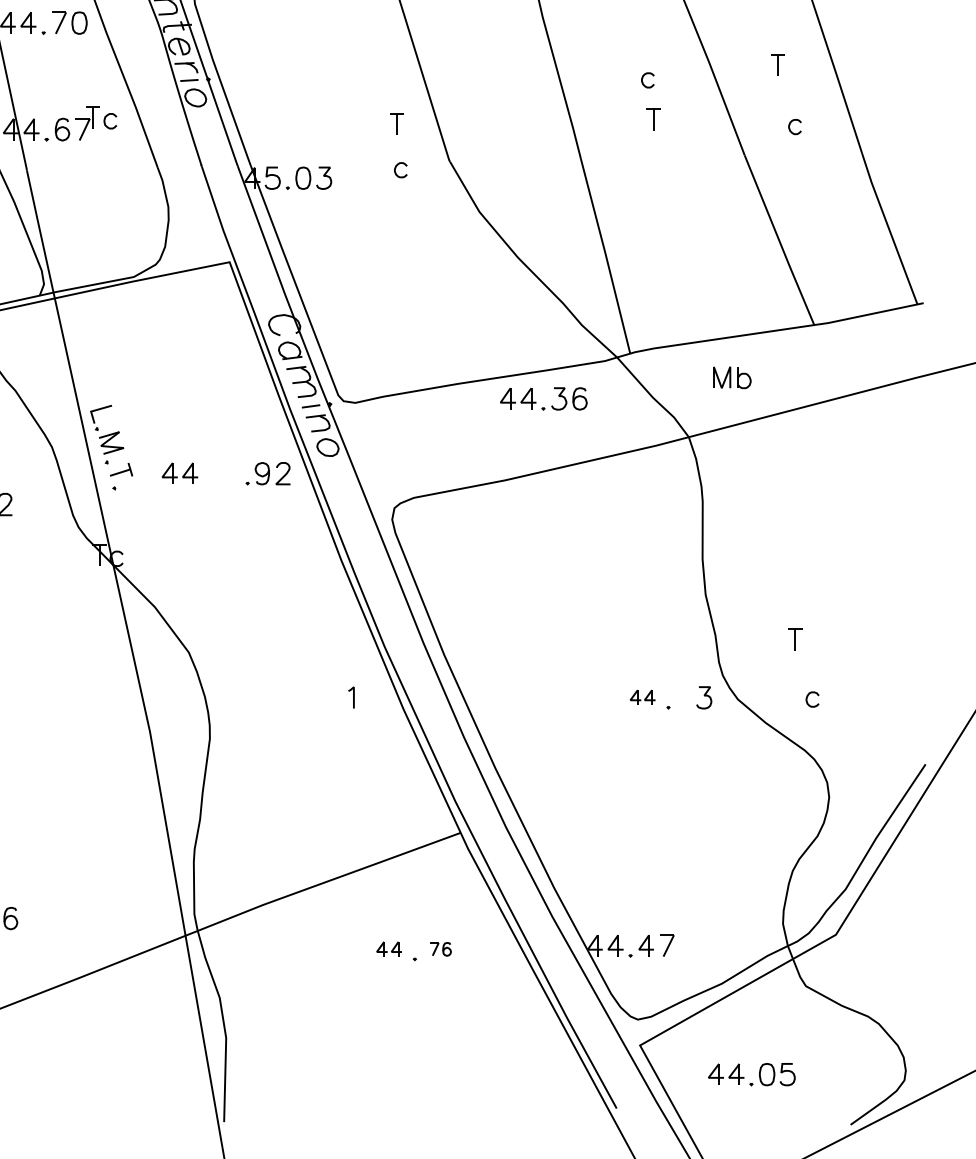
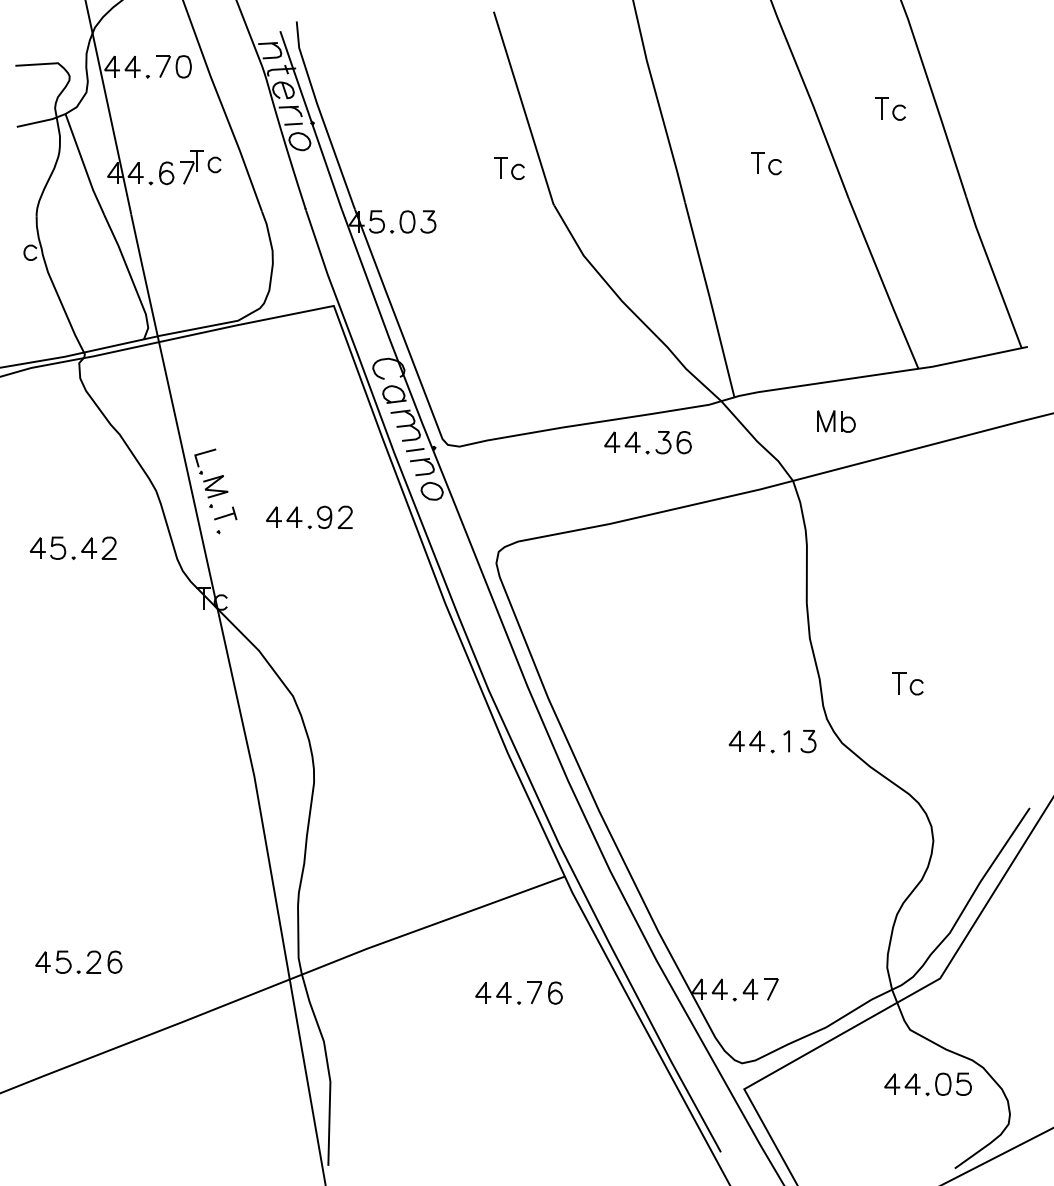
curve: (643, 80) -> (770, 167), moved
curve: (790, 126) -> (894, 112), moved
curve: (396, 168) -> (513, 170), moved
part: (267, 473) -> (329, 517), moved
part: (642, 696) -> (746, 740), size x1.43
curve: (808, 696) -> (912, 684), moved
line: (353, 697) -> (788, 741), moved
part: (389, 948) -> (493, 992), size x1.43
part: (440, 948) -> (544, 992), size x1.67
part: (744, 1076) -> (920, 1086), moved

